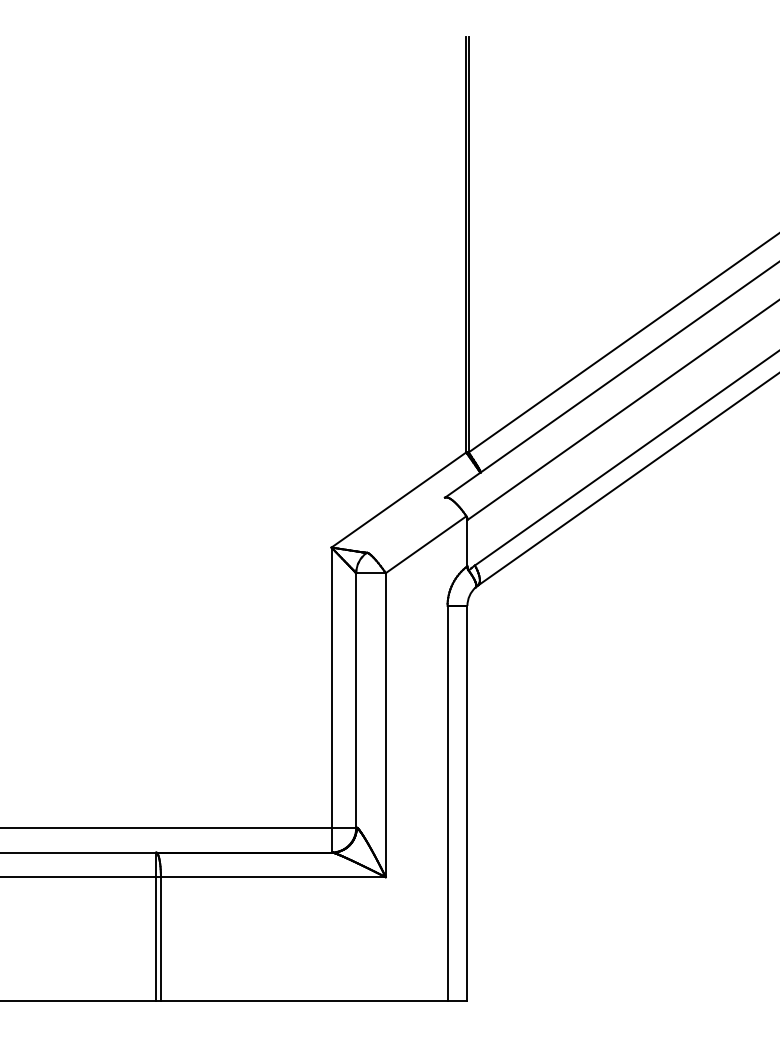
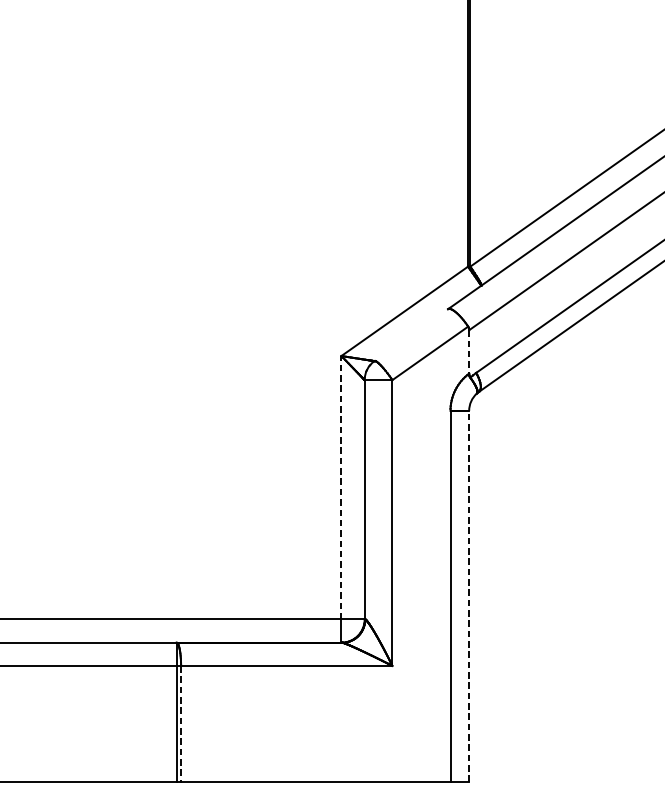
line: (467, 543) -> (469, 352), solid -> dashed
line: (331, 687) -> (341, 487), solid -> dashed
line: (467, 802) -> (469, 595), solid -> dashed
line: (160, 939) -> (180, 724), solid -> dashed

